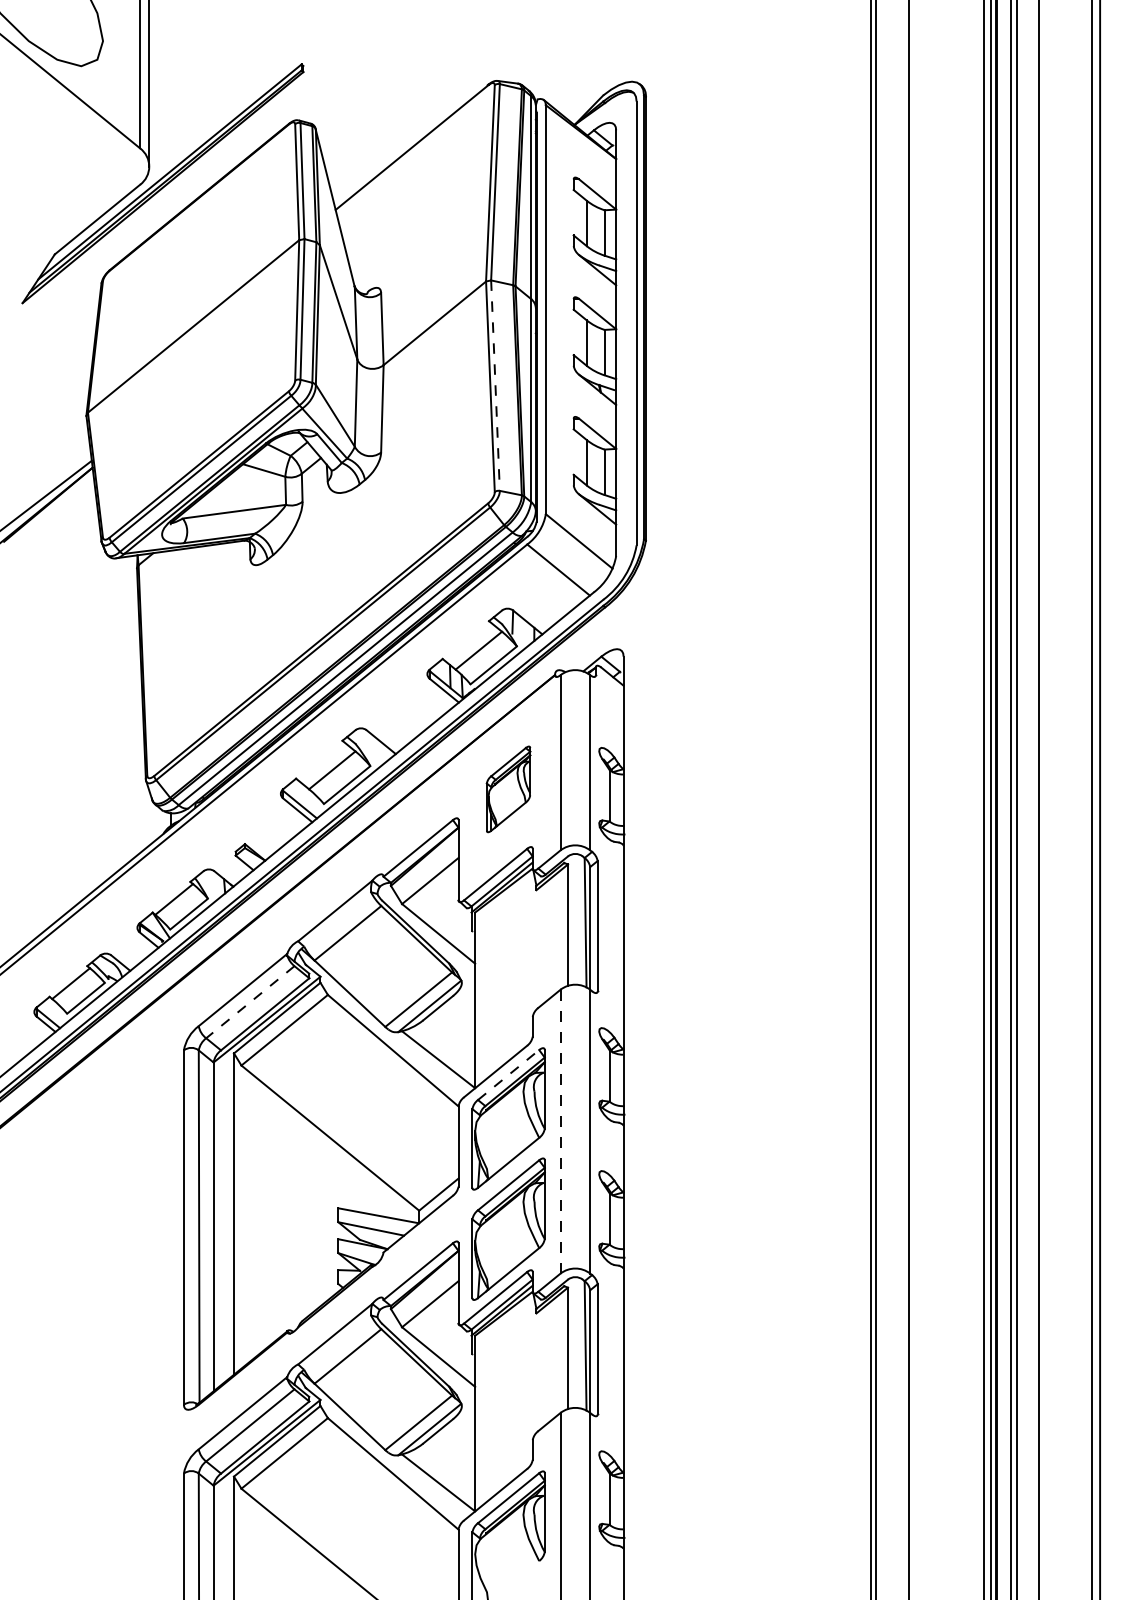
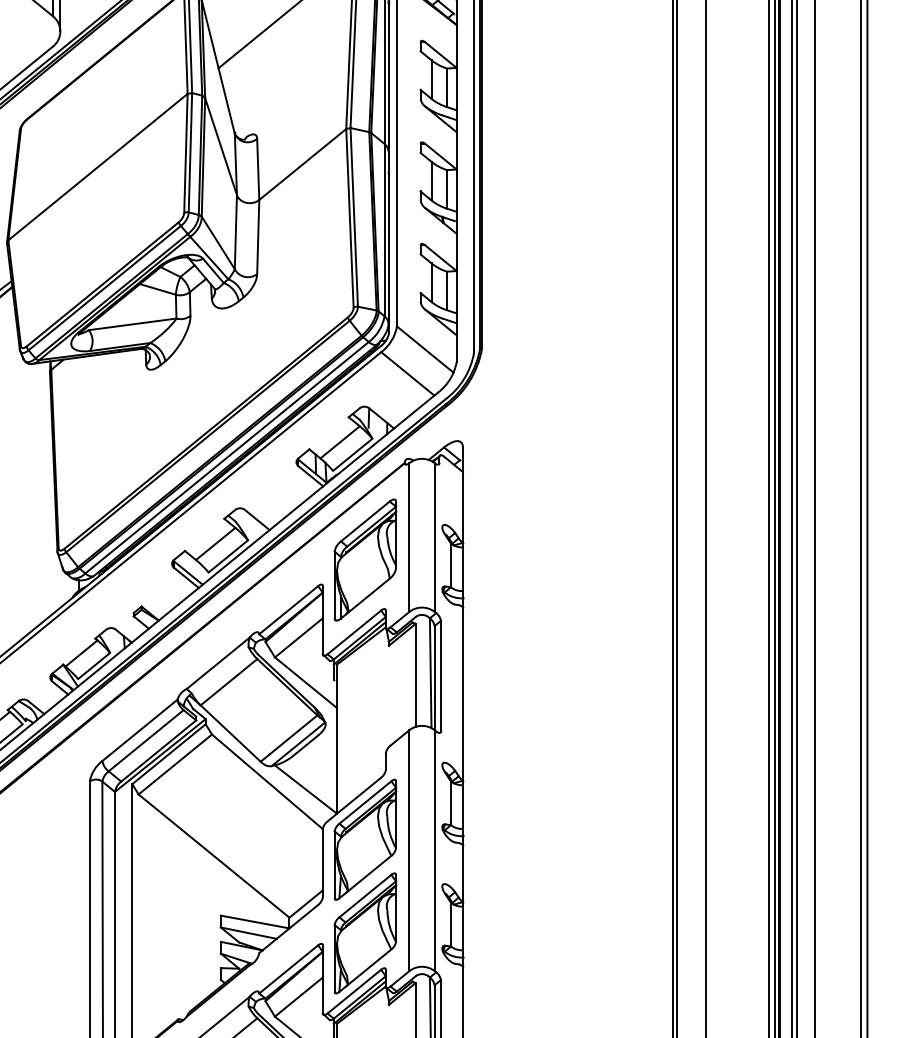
line: (495, 386) -> (354, 218), dashed -> solid
part: (508, 789) -> (365, 560), size x1.67
line: (249, 1002) -> (145, 740), dashed -> solid
line: (508, 1075) -> (365, 802), dashed -> solid
line: (560, 1131) -> (409, 850), dashed -> solid

